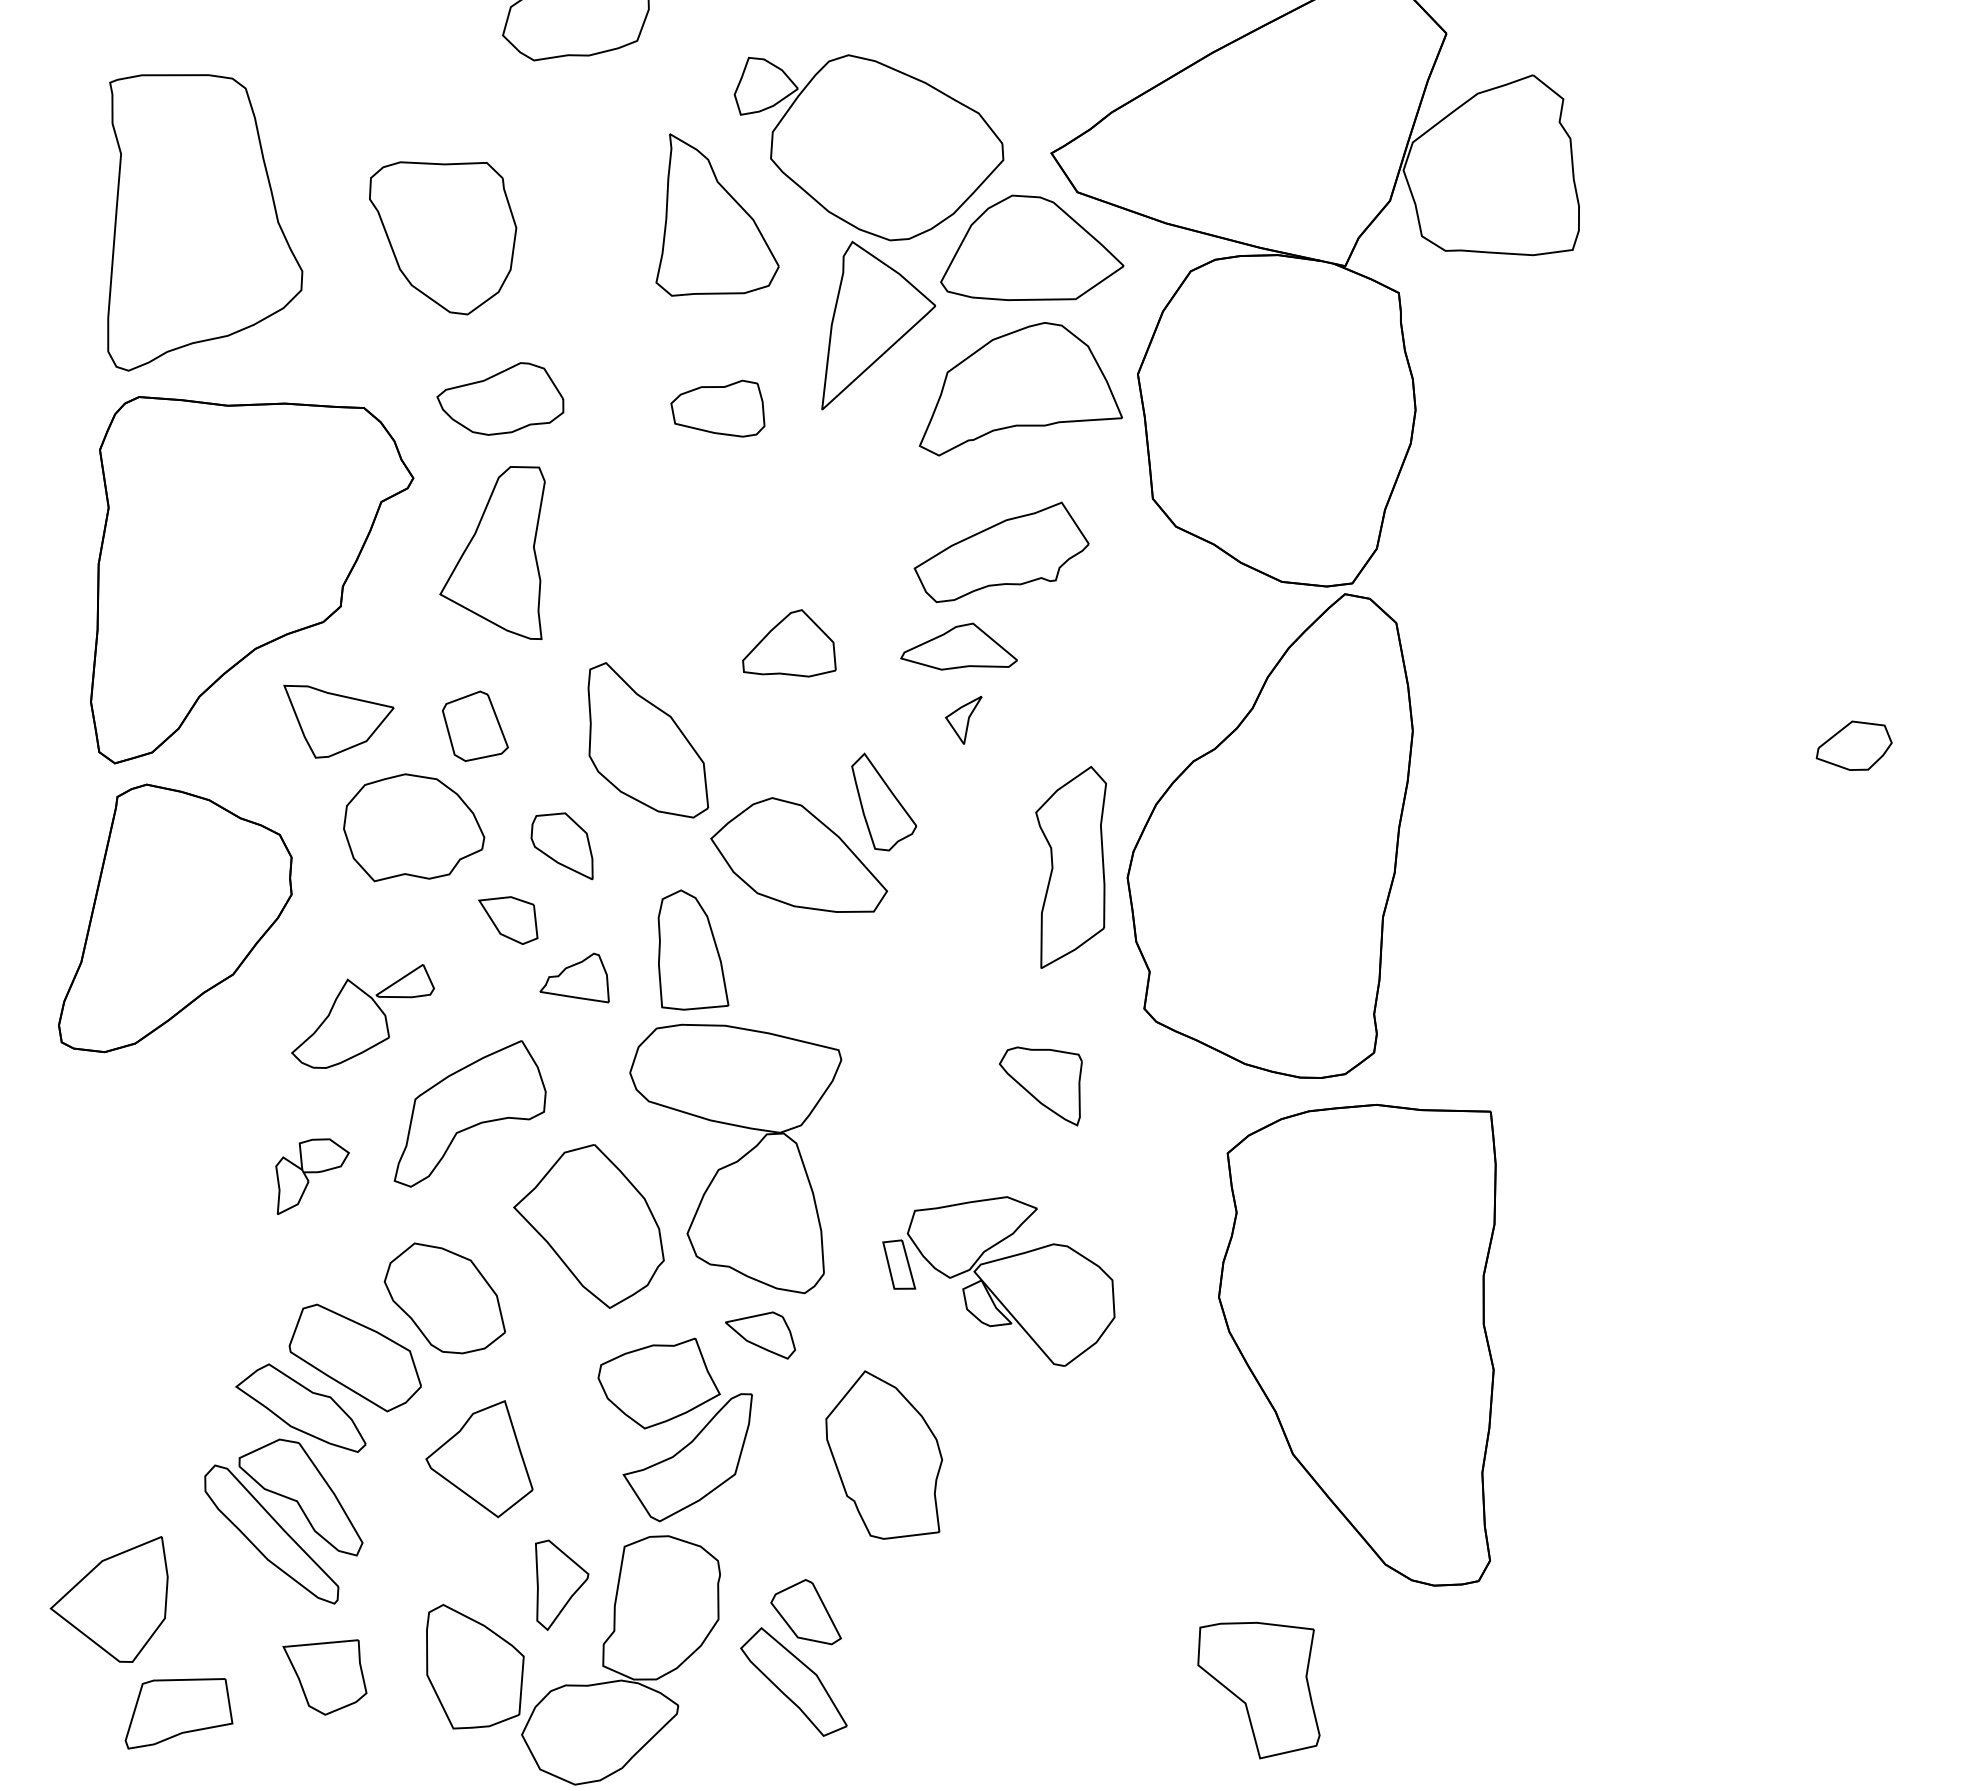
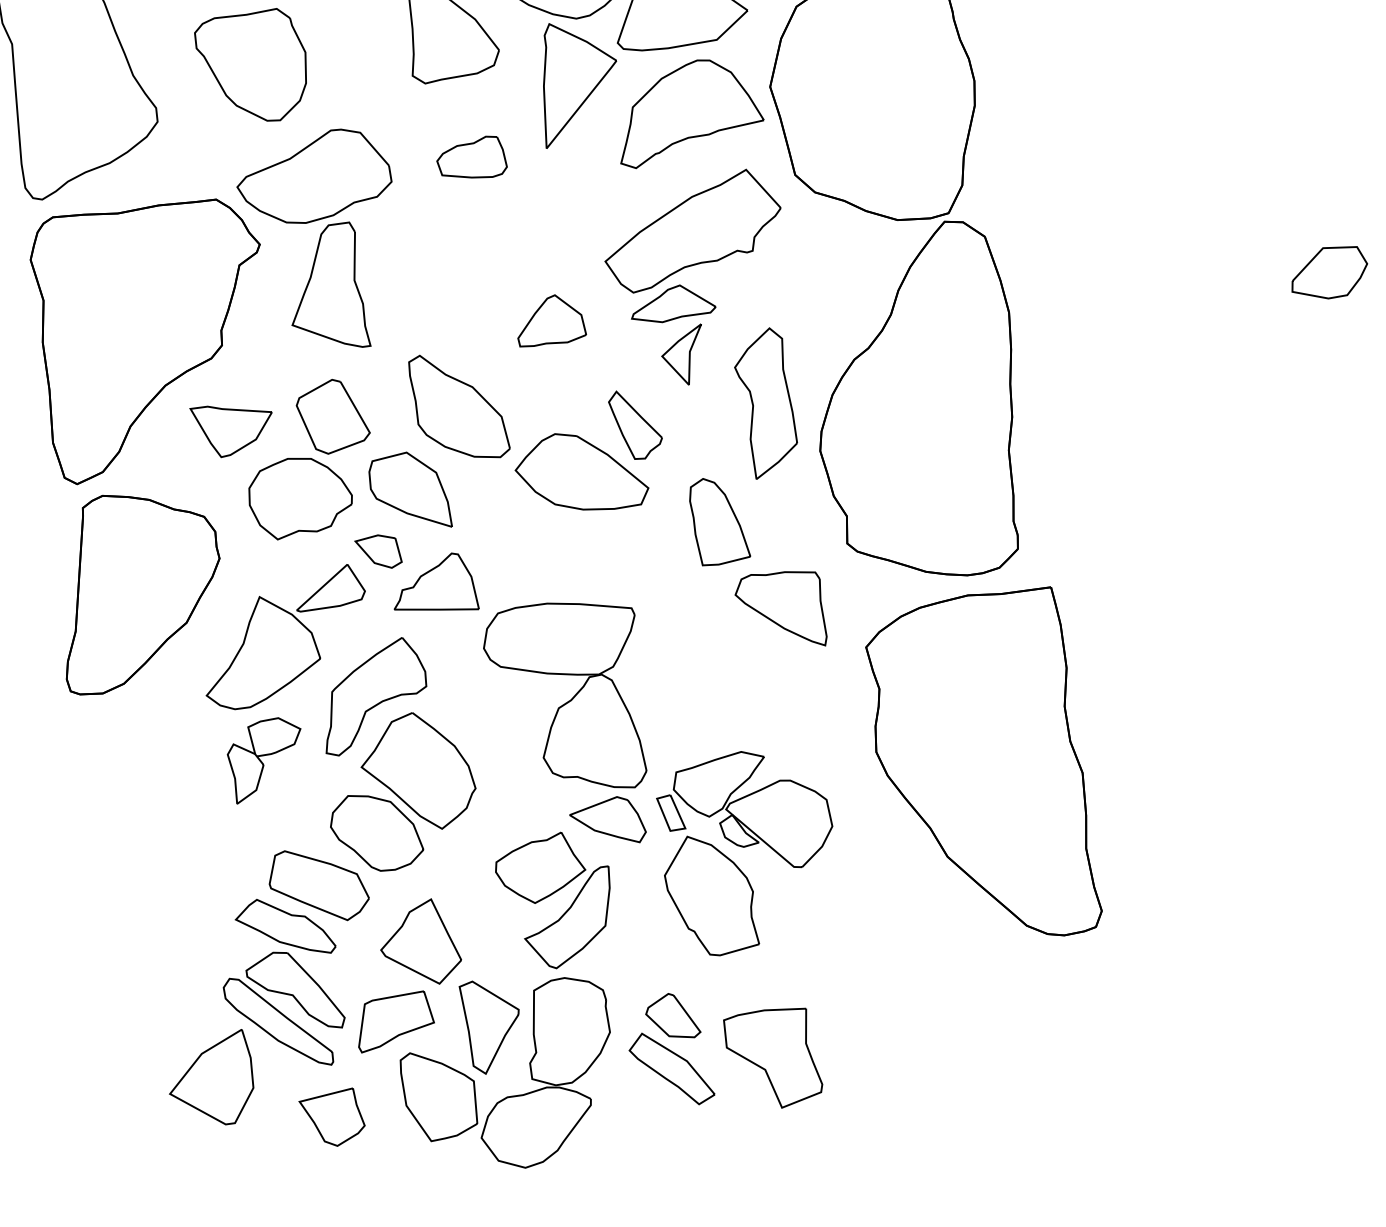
part: (500, 398) -> (313, 177), size x1.67
part: (1001, 552) -> (692, 230), size x1.43
part: (963, 720) -> (683, 356), size x1.67
part: (475, 725) -> (332, 415), size x1.43
part: (1853, 745) -> (1328, 272), size x1.43
part: (561, 846) -> (408, 493), size x1.67
part: (1070, 866) -> (765, 402), moved
part: (693, 949) -> (718, 520), moved
part: (574, 977) -> (432, 586), size x1.67
part: (362, 1016) -> (284, 638), size x1.67
part: (1040, 1086) -> (781, 611), size x1.43
part: (312, 1176) -> (266, 759), size x1.43
part: (588, 1226) -> (417, 772), moved
part: (998, 1281) -> (744, 813), moved
part: (760, 1335) -> (607, 822), size x1.43
part: (1357, 1344) -> (981, 770), moved
part: (561, 1585) -> (492, 1025), size x1.43
part: (108, 1599) -> (210, 1080), moved
part: (1258, 1690) -> (773, 1059), moved
part: (178, 1713) -> (394, 1021), moved

